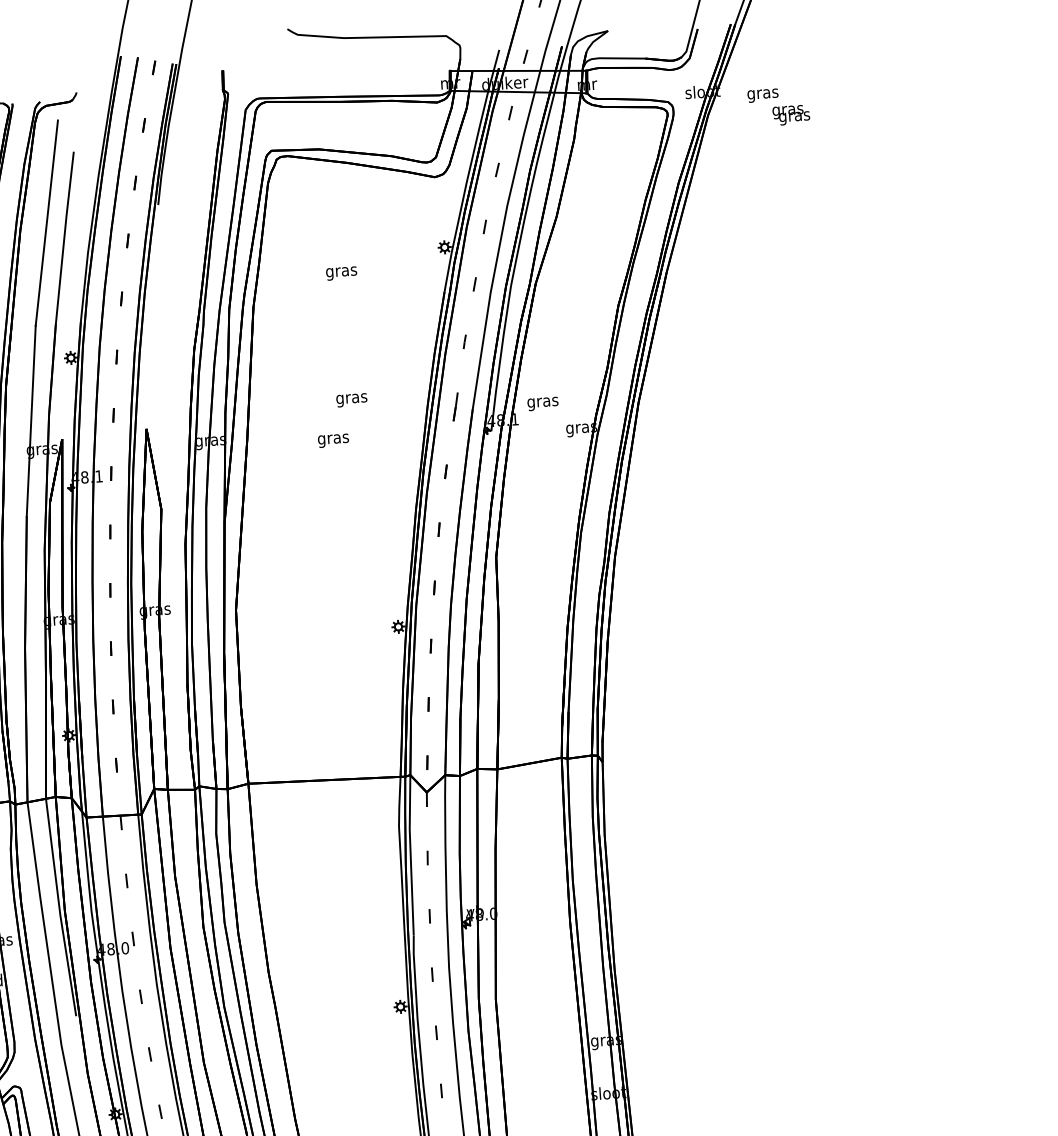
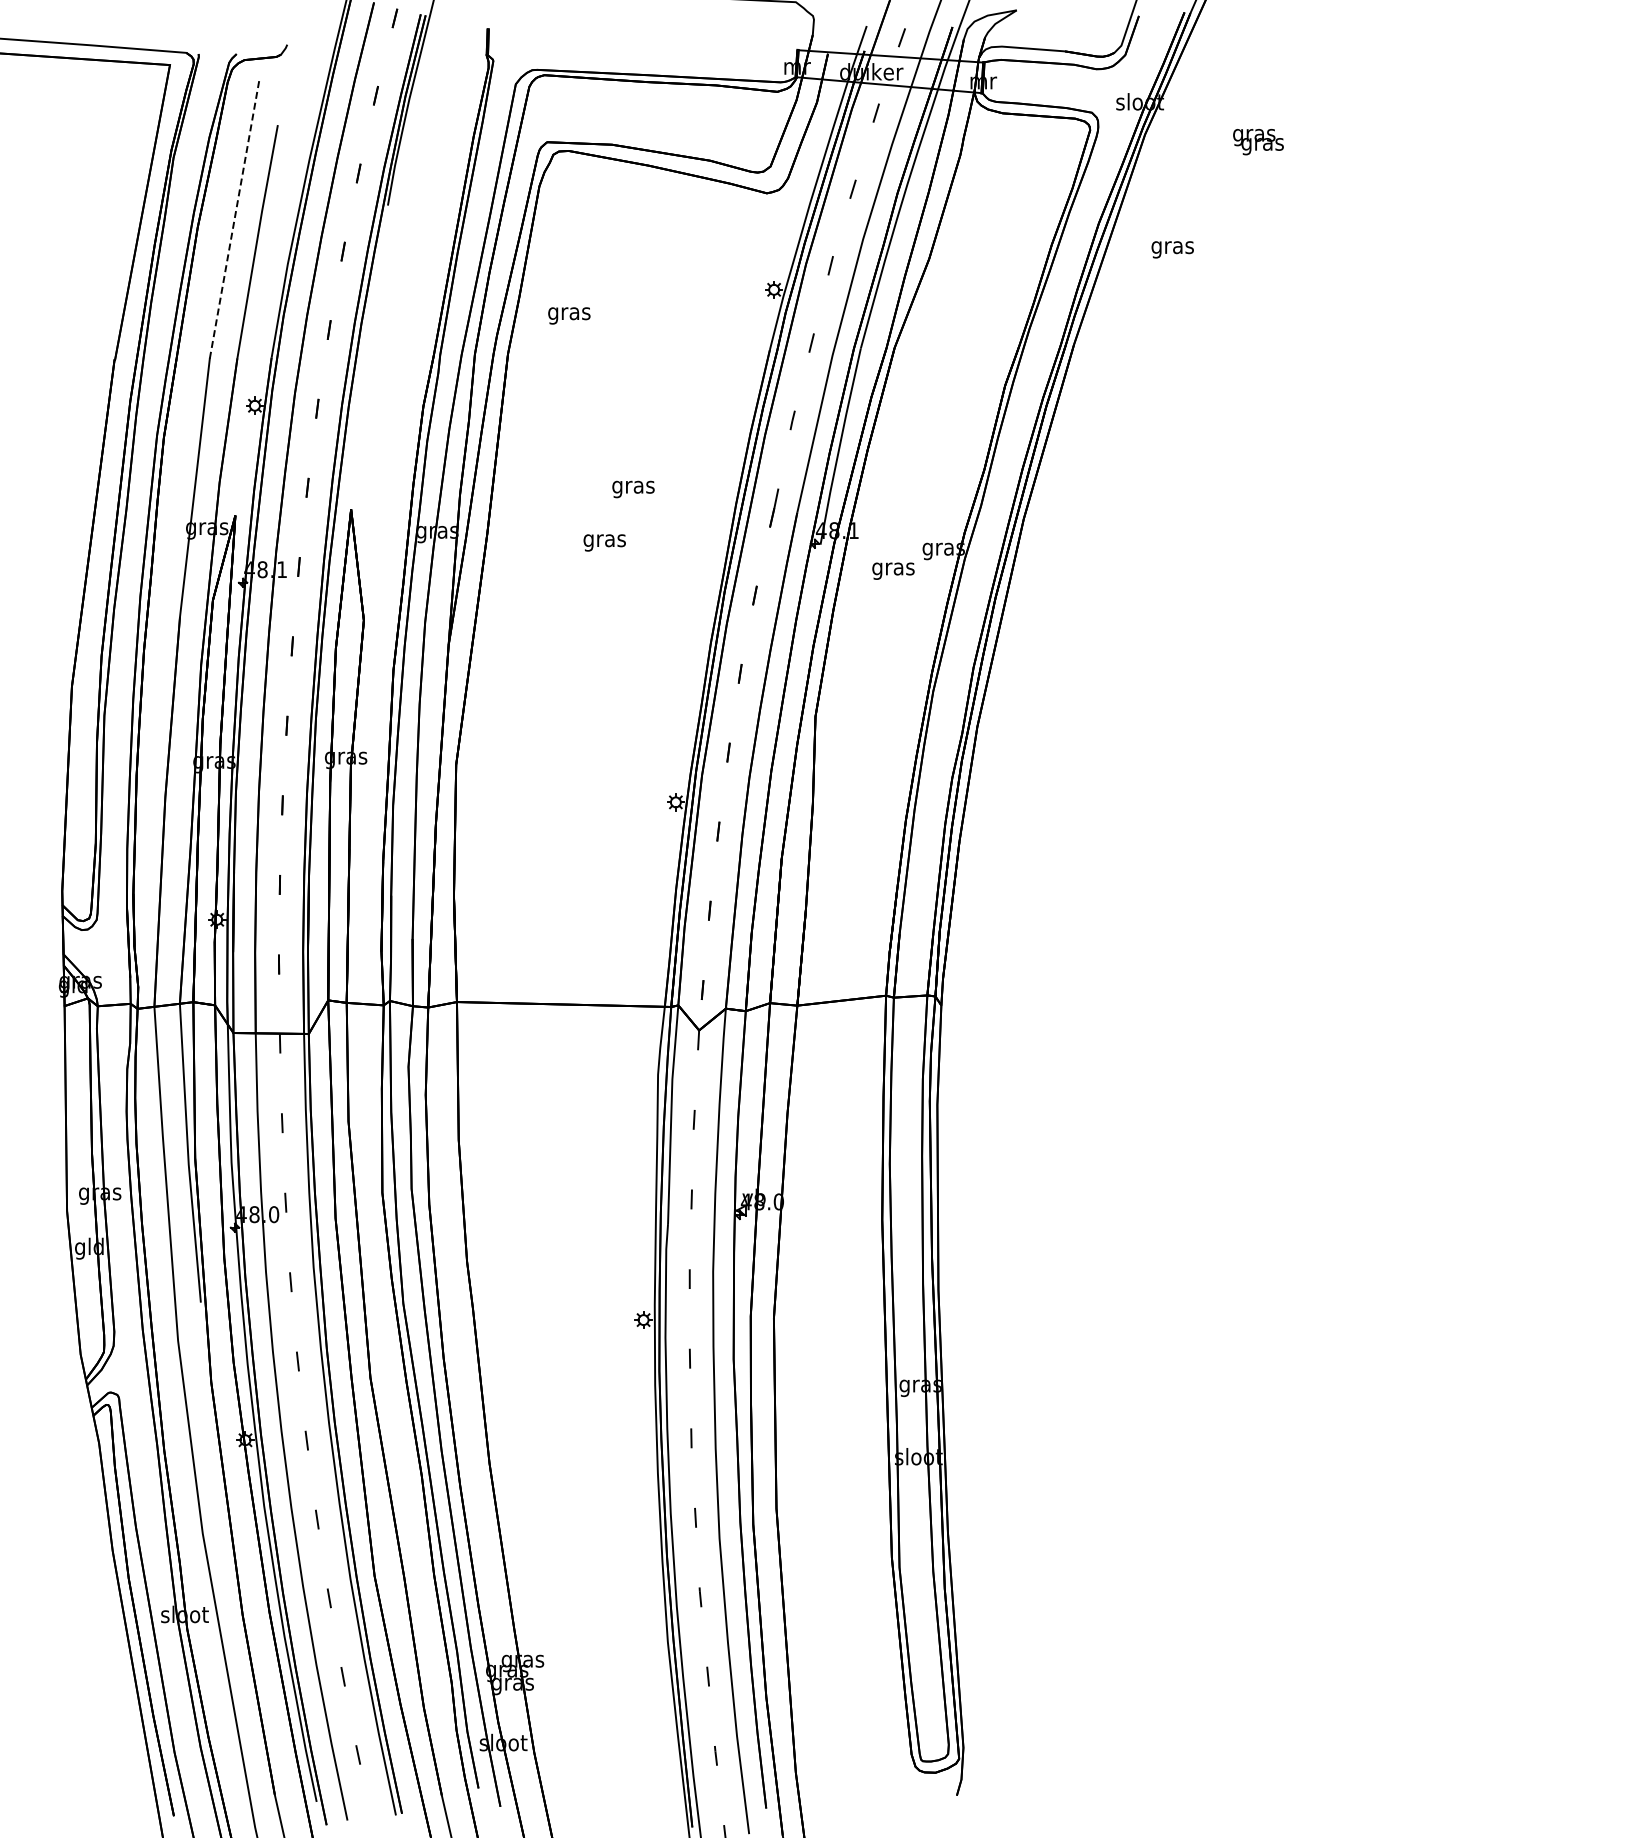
text: (762, 95) -> (1172, 249), moved
line: (46, 222) -> (234, 219), solid -> dashed
text: (341, 273) -> (569, 315), moved
text: (543, 403) -> (893, 570), moved

